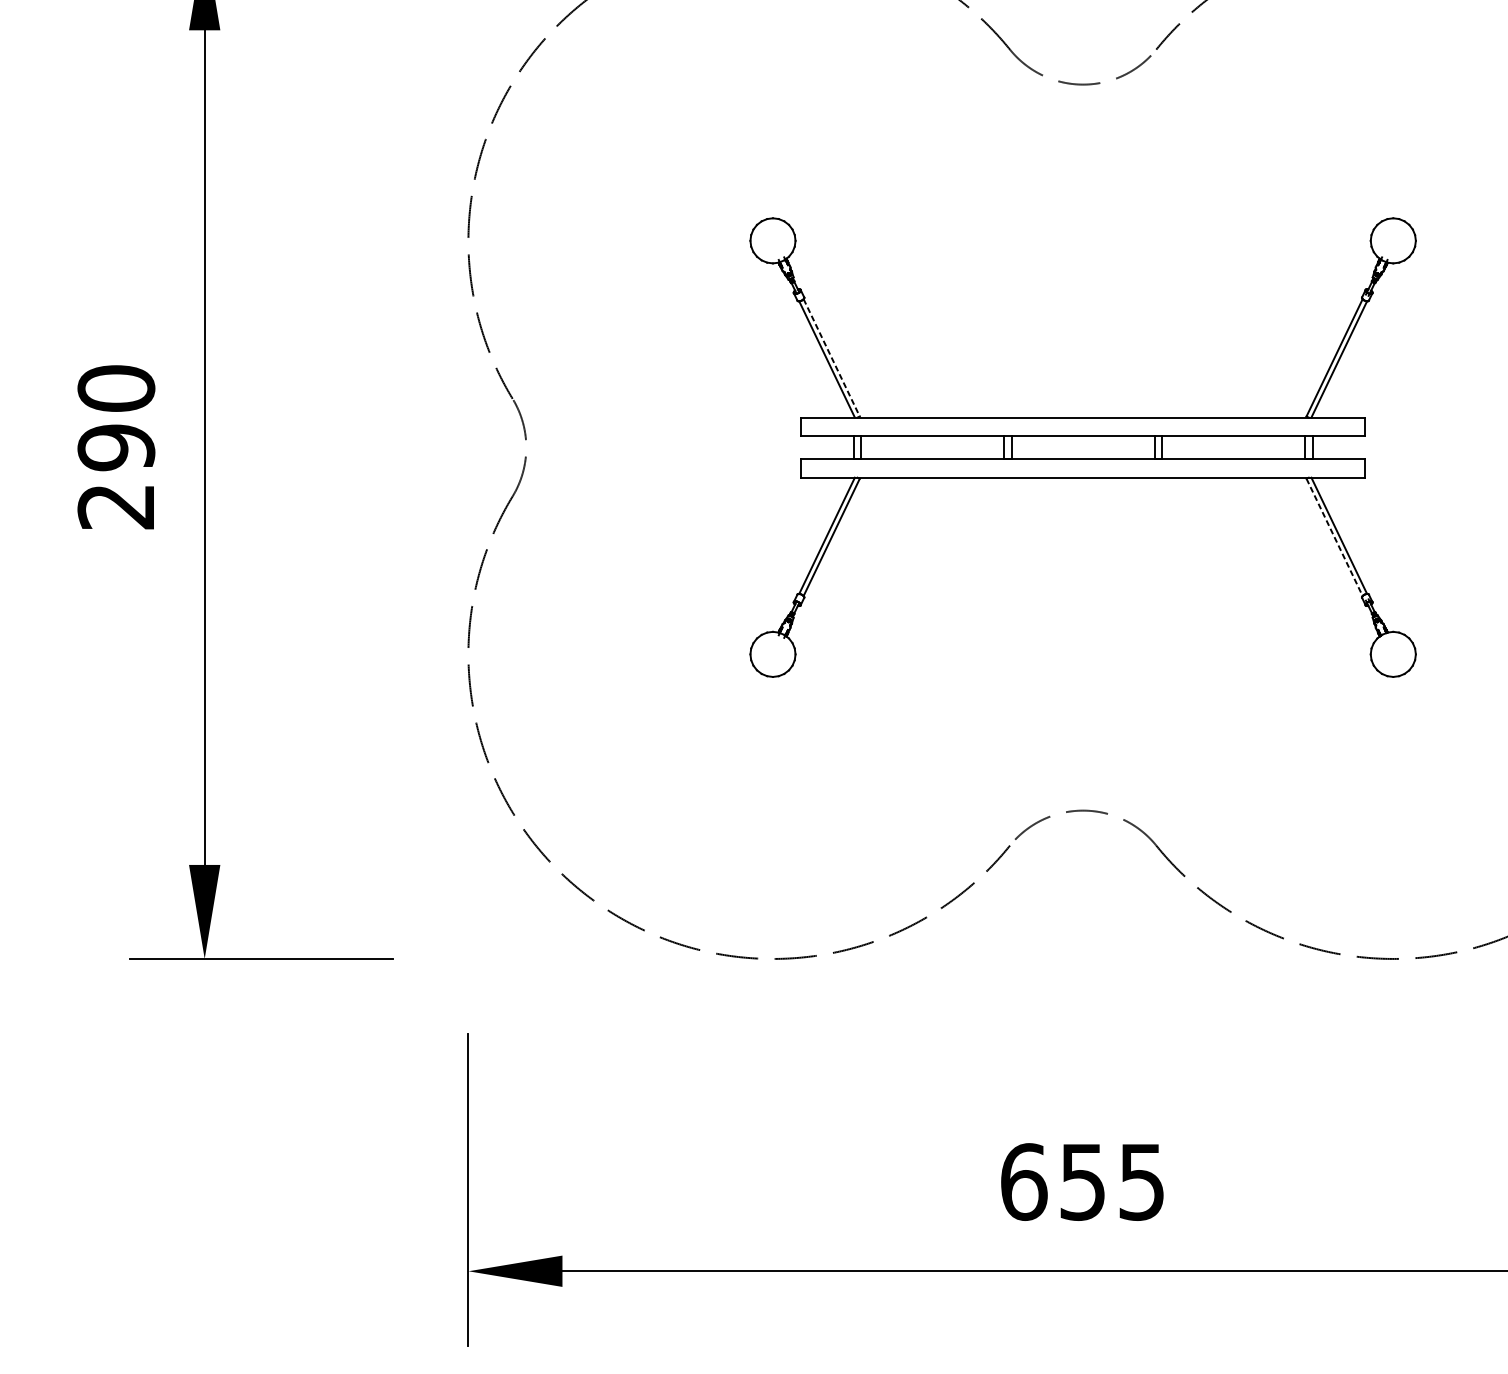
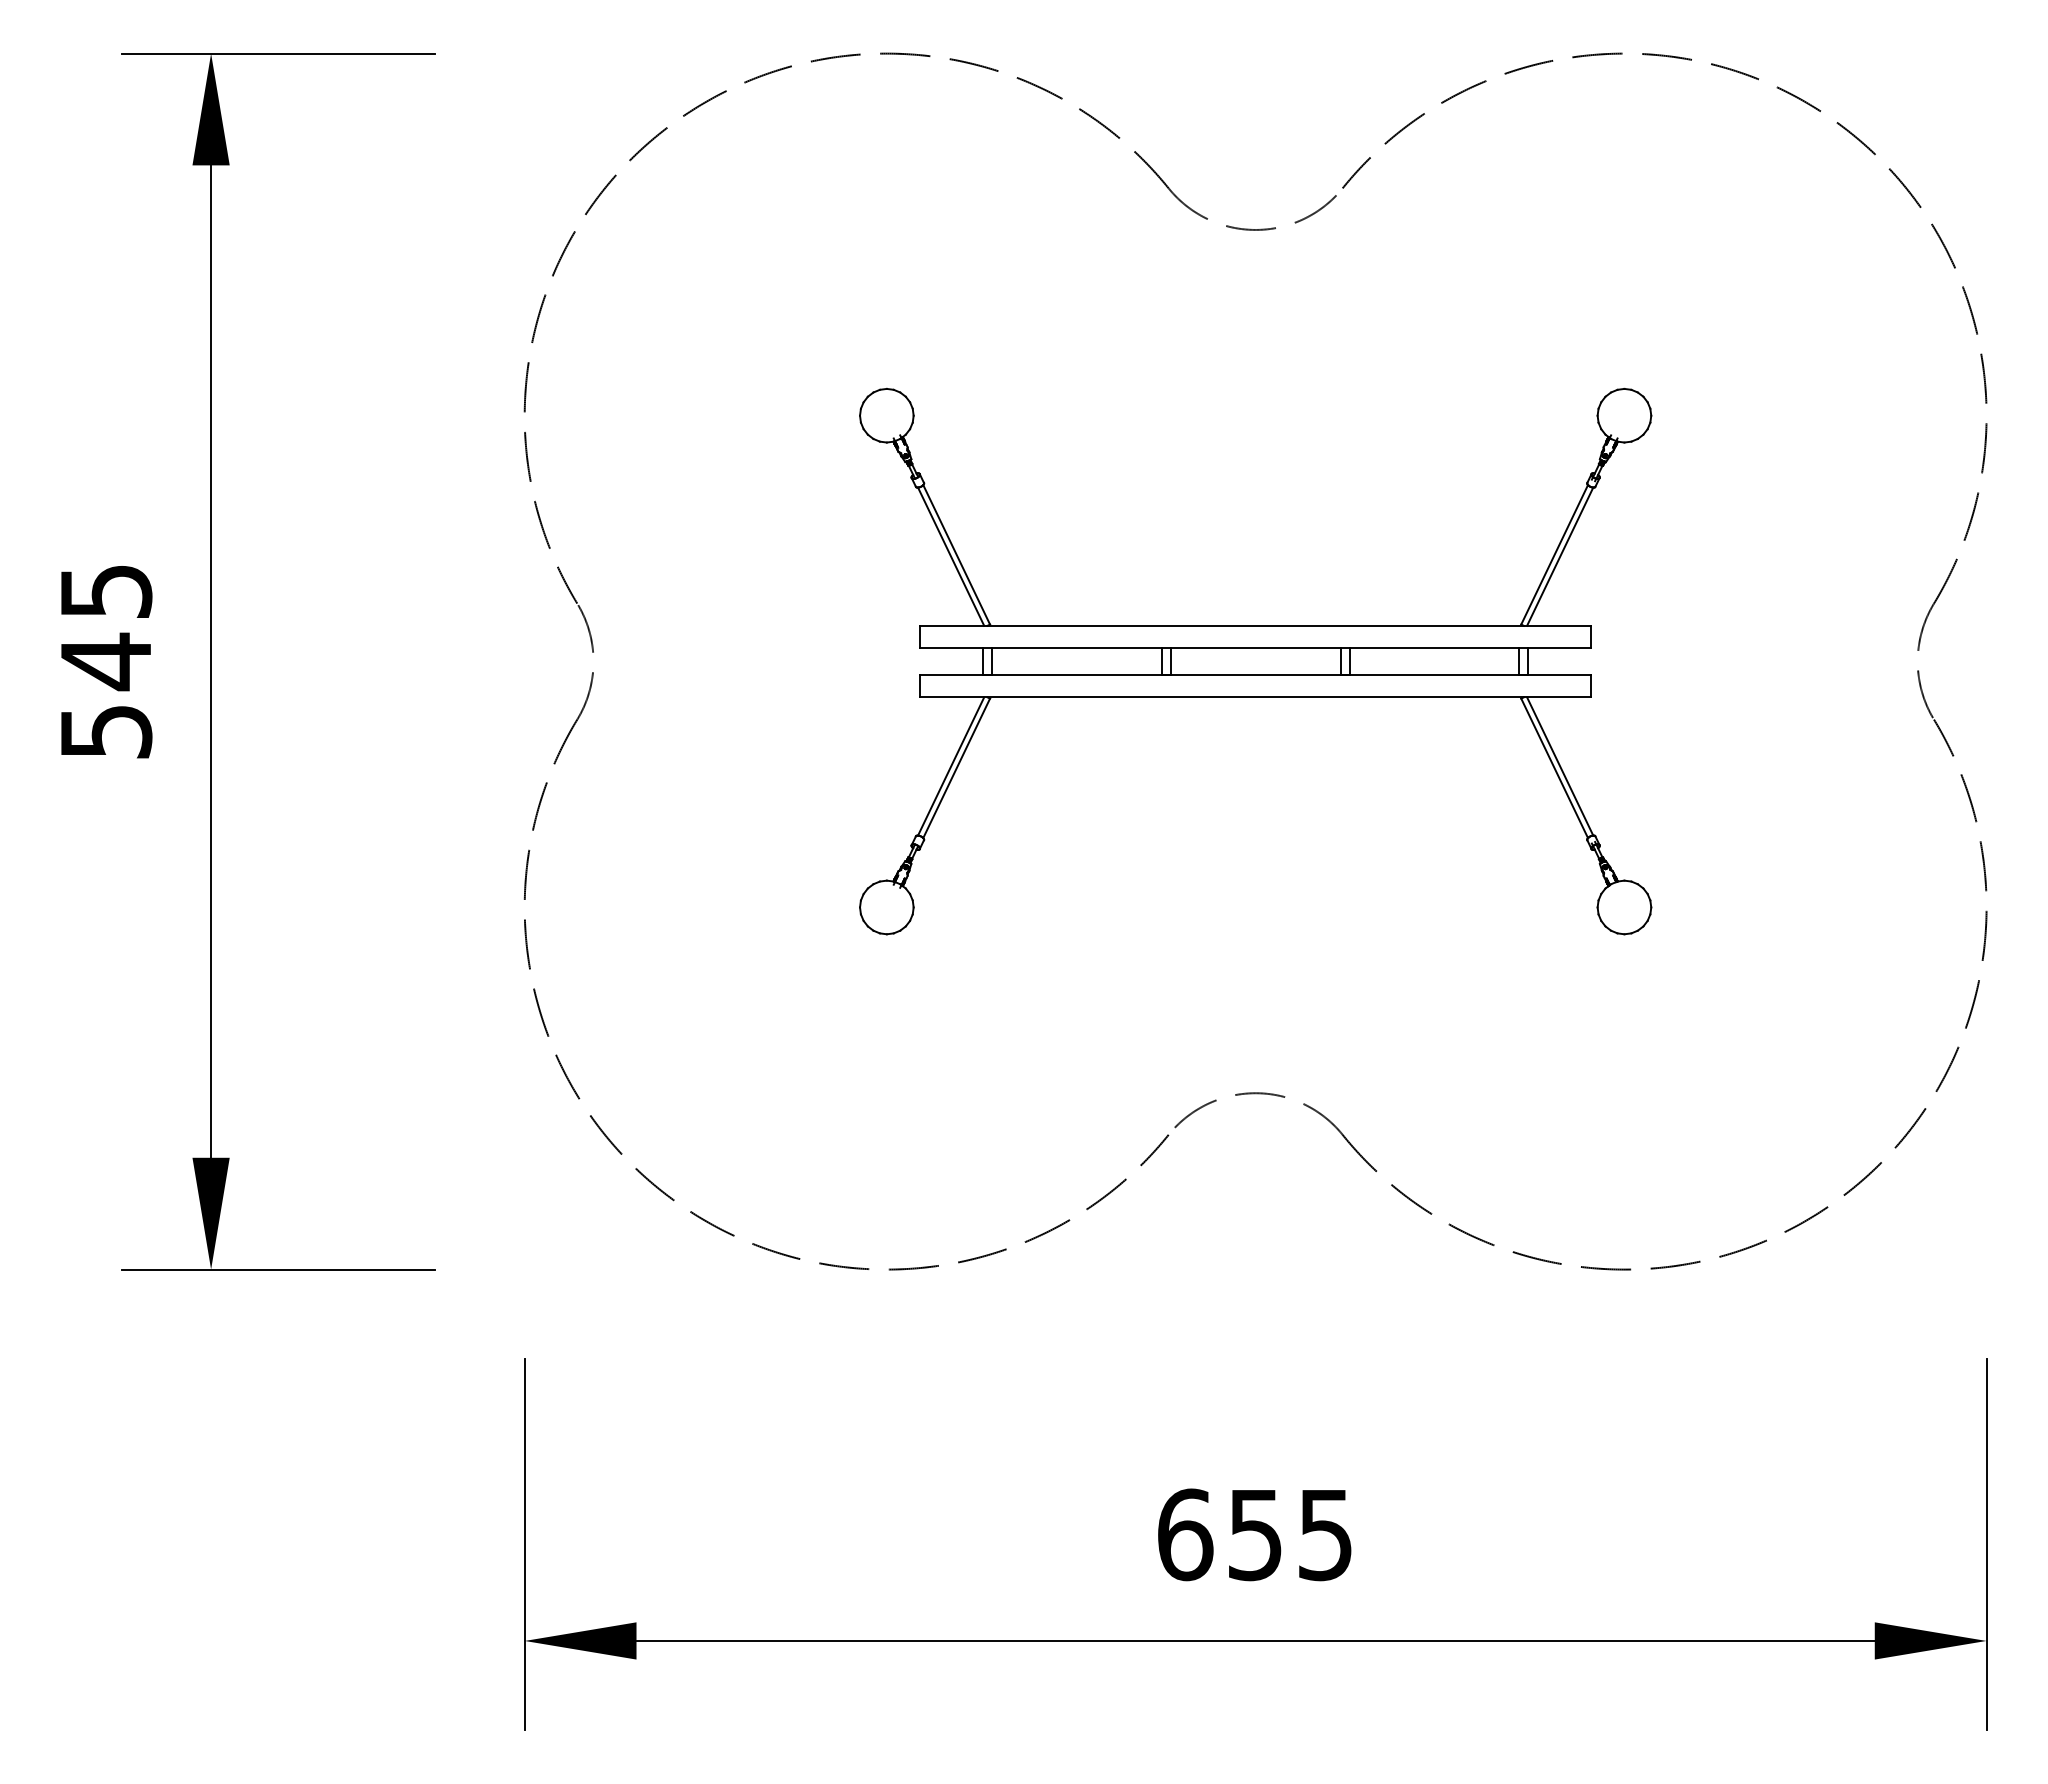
line: (831, 358) -> (956, 555), dashed -> solid
text: (115, 446) -> (105, 660), 290 -> 545
line: (1334, 537) -> (1554, 768), dashed -> solid

